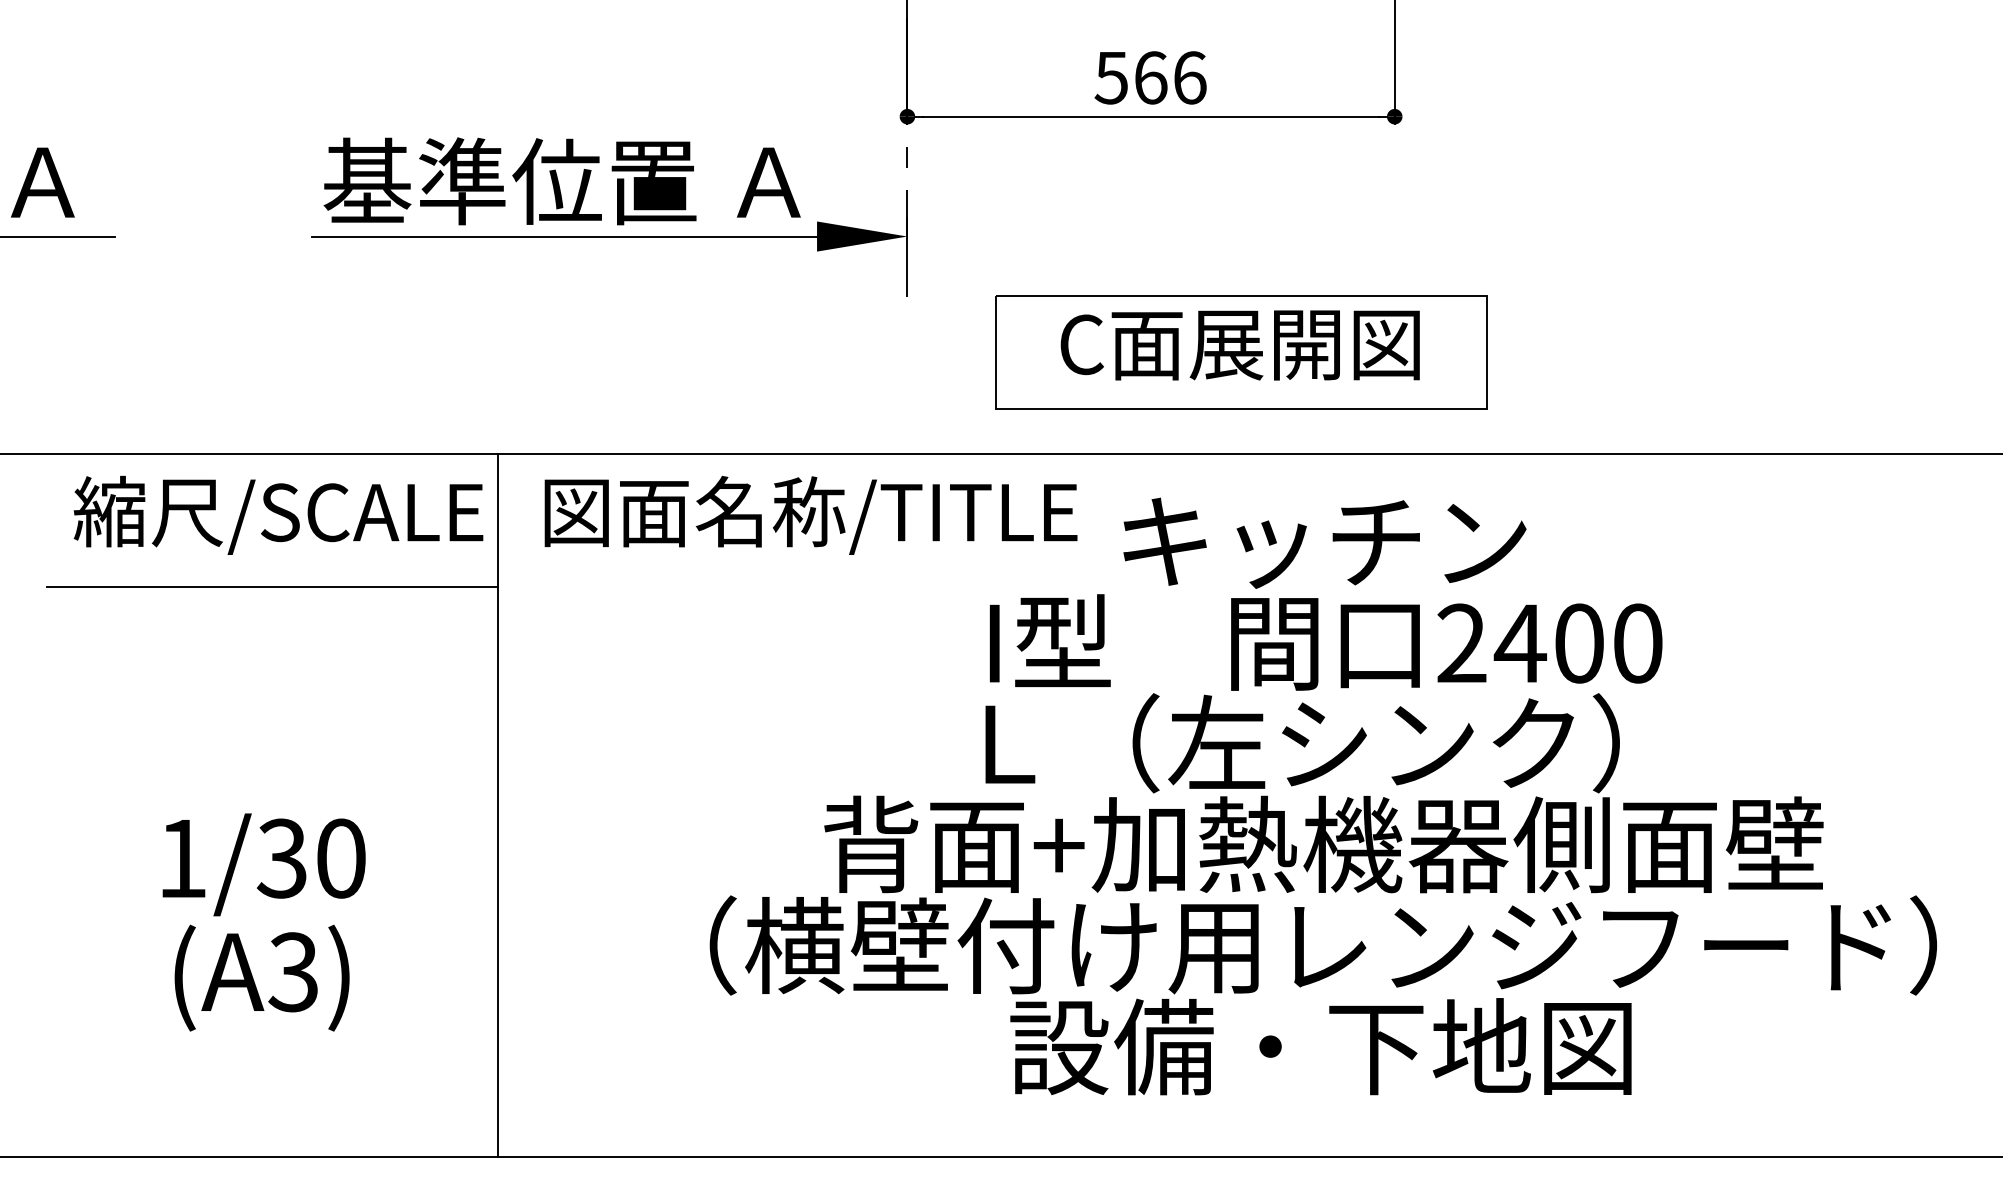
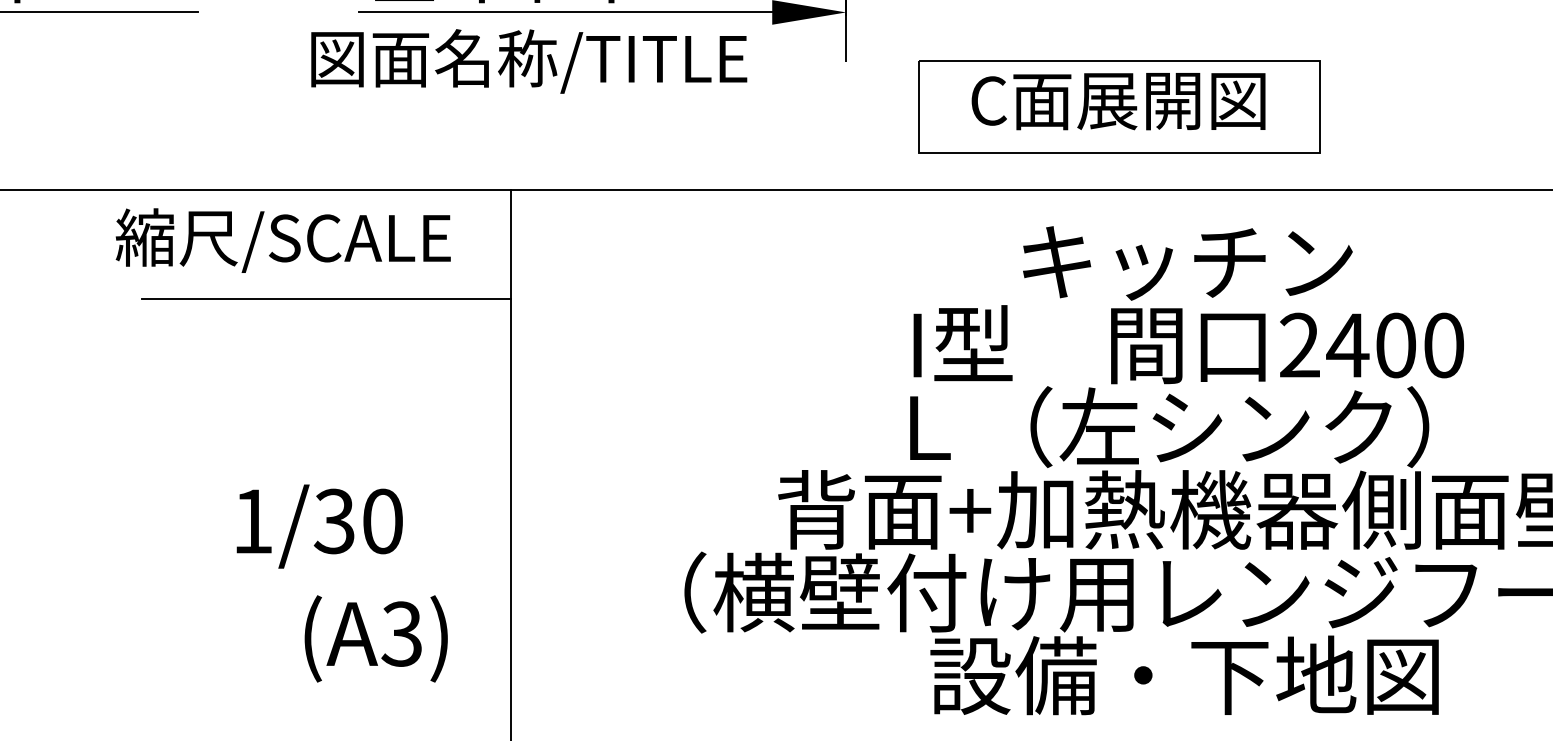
text: (278, 514) -> (283, 239), moved
text: (810, 515) -> (528, 61), moved
text: (261, 977) -> (375, 638), moved

